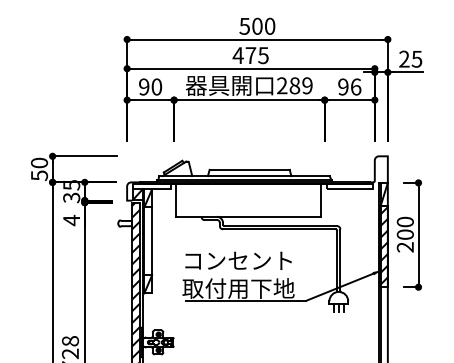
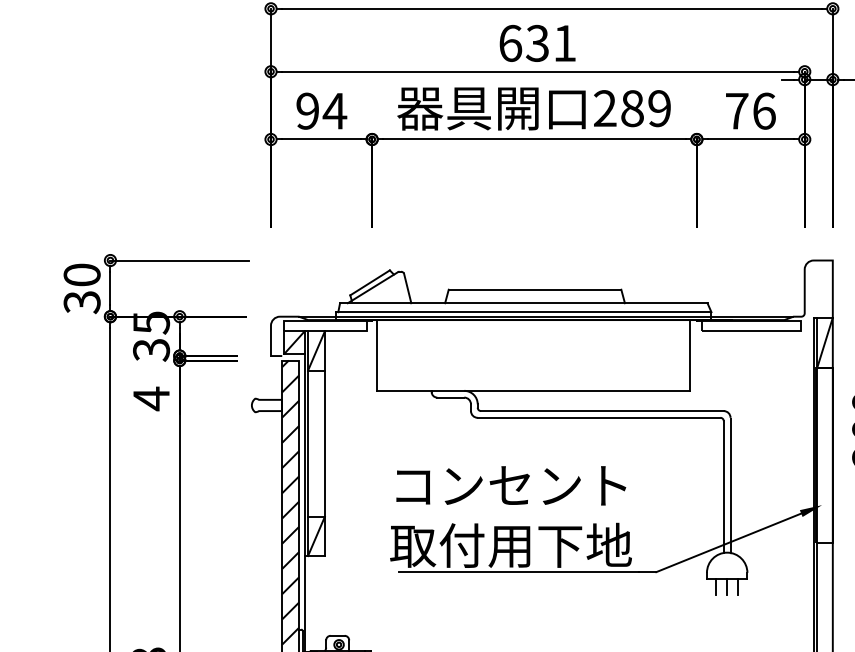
text: (250, 55) -> (536, 43), 475 -> 631
text: (156, 86) -> (334, 110), 90 -> 94
text: (343, 86) -> (737, 110), 96 -> 76
text: (39, 175) -> (82, 301), 50 -> 30
hatch: (383, 246) -> (823, 454), removed

